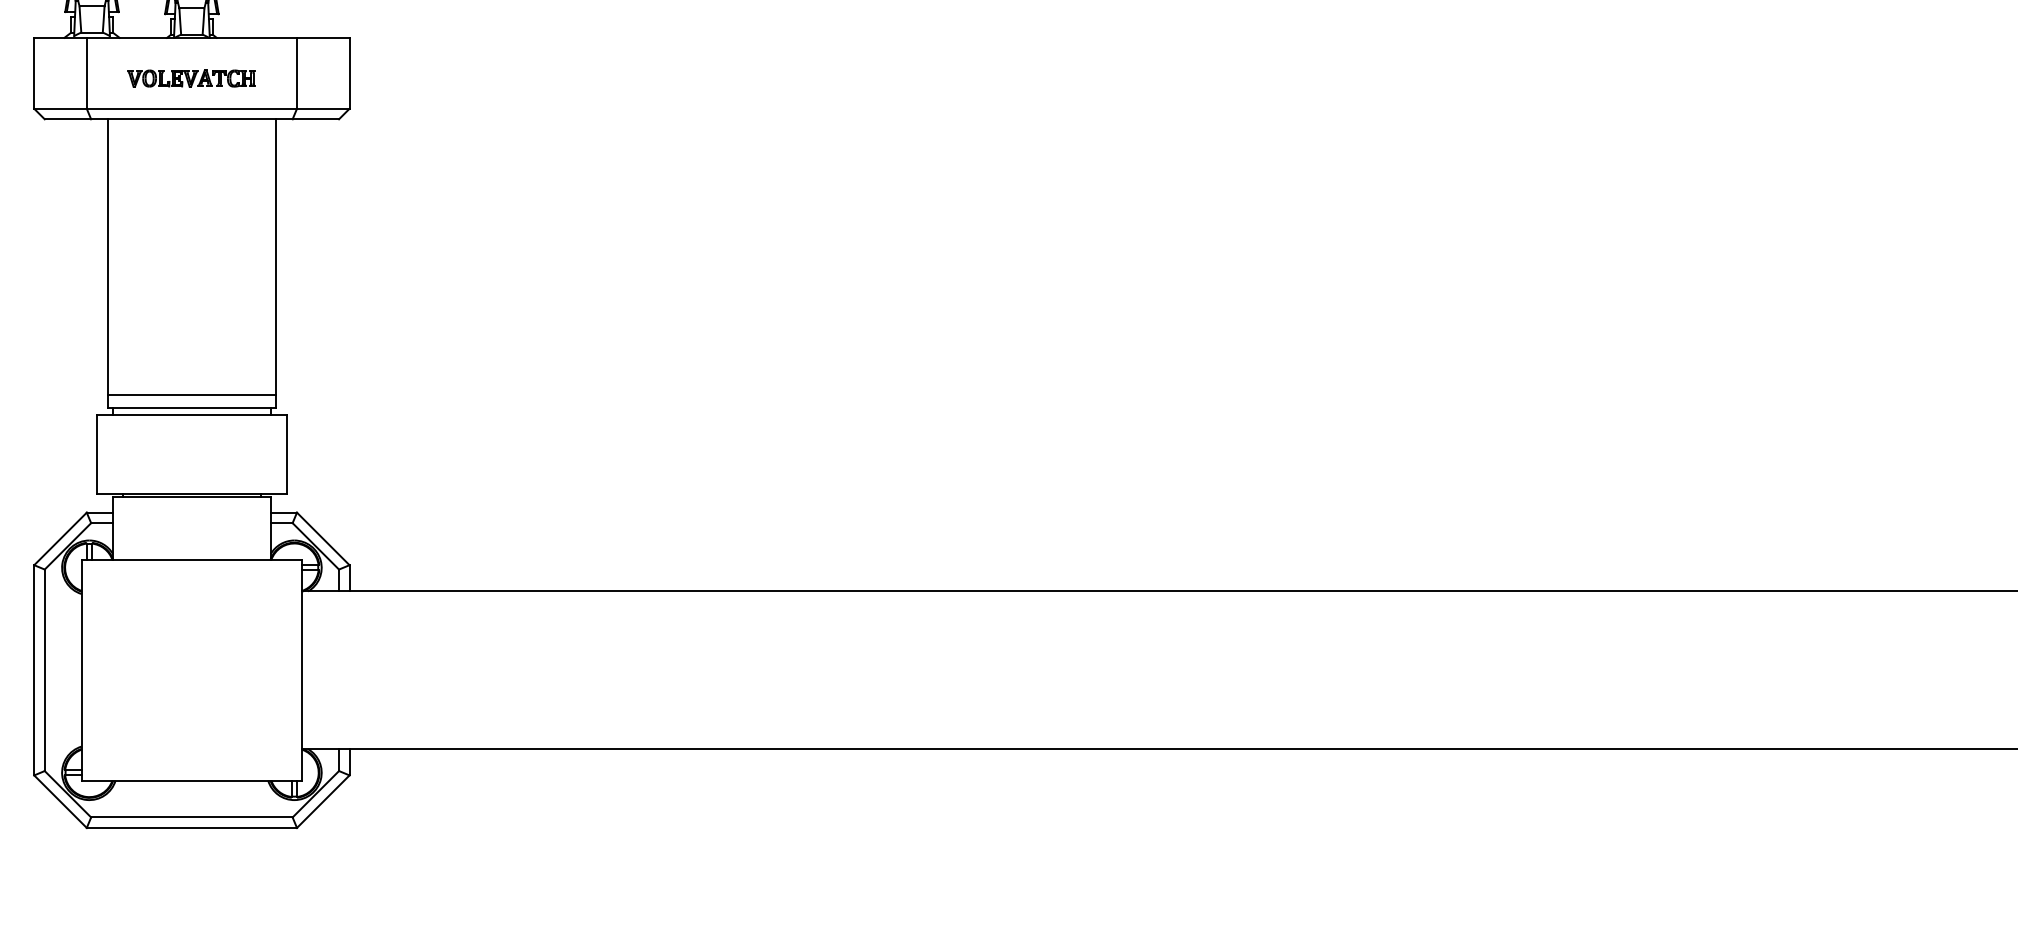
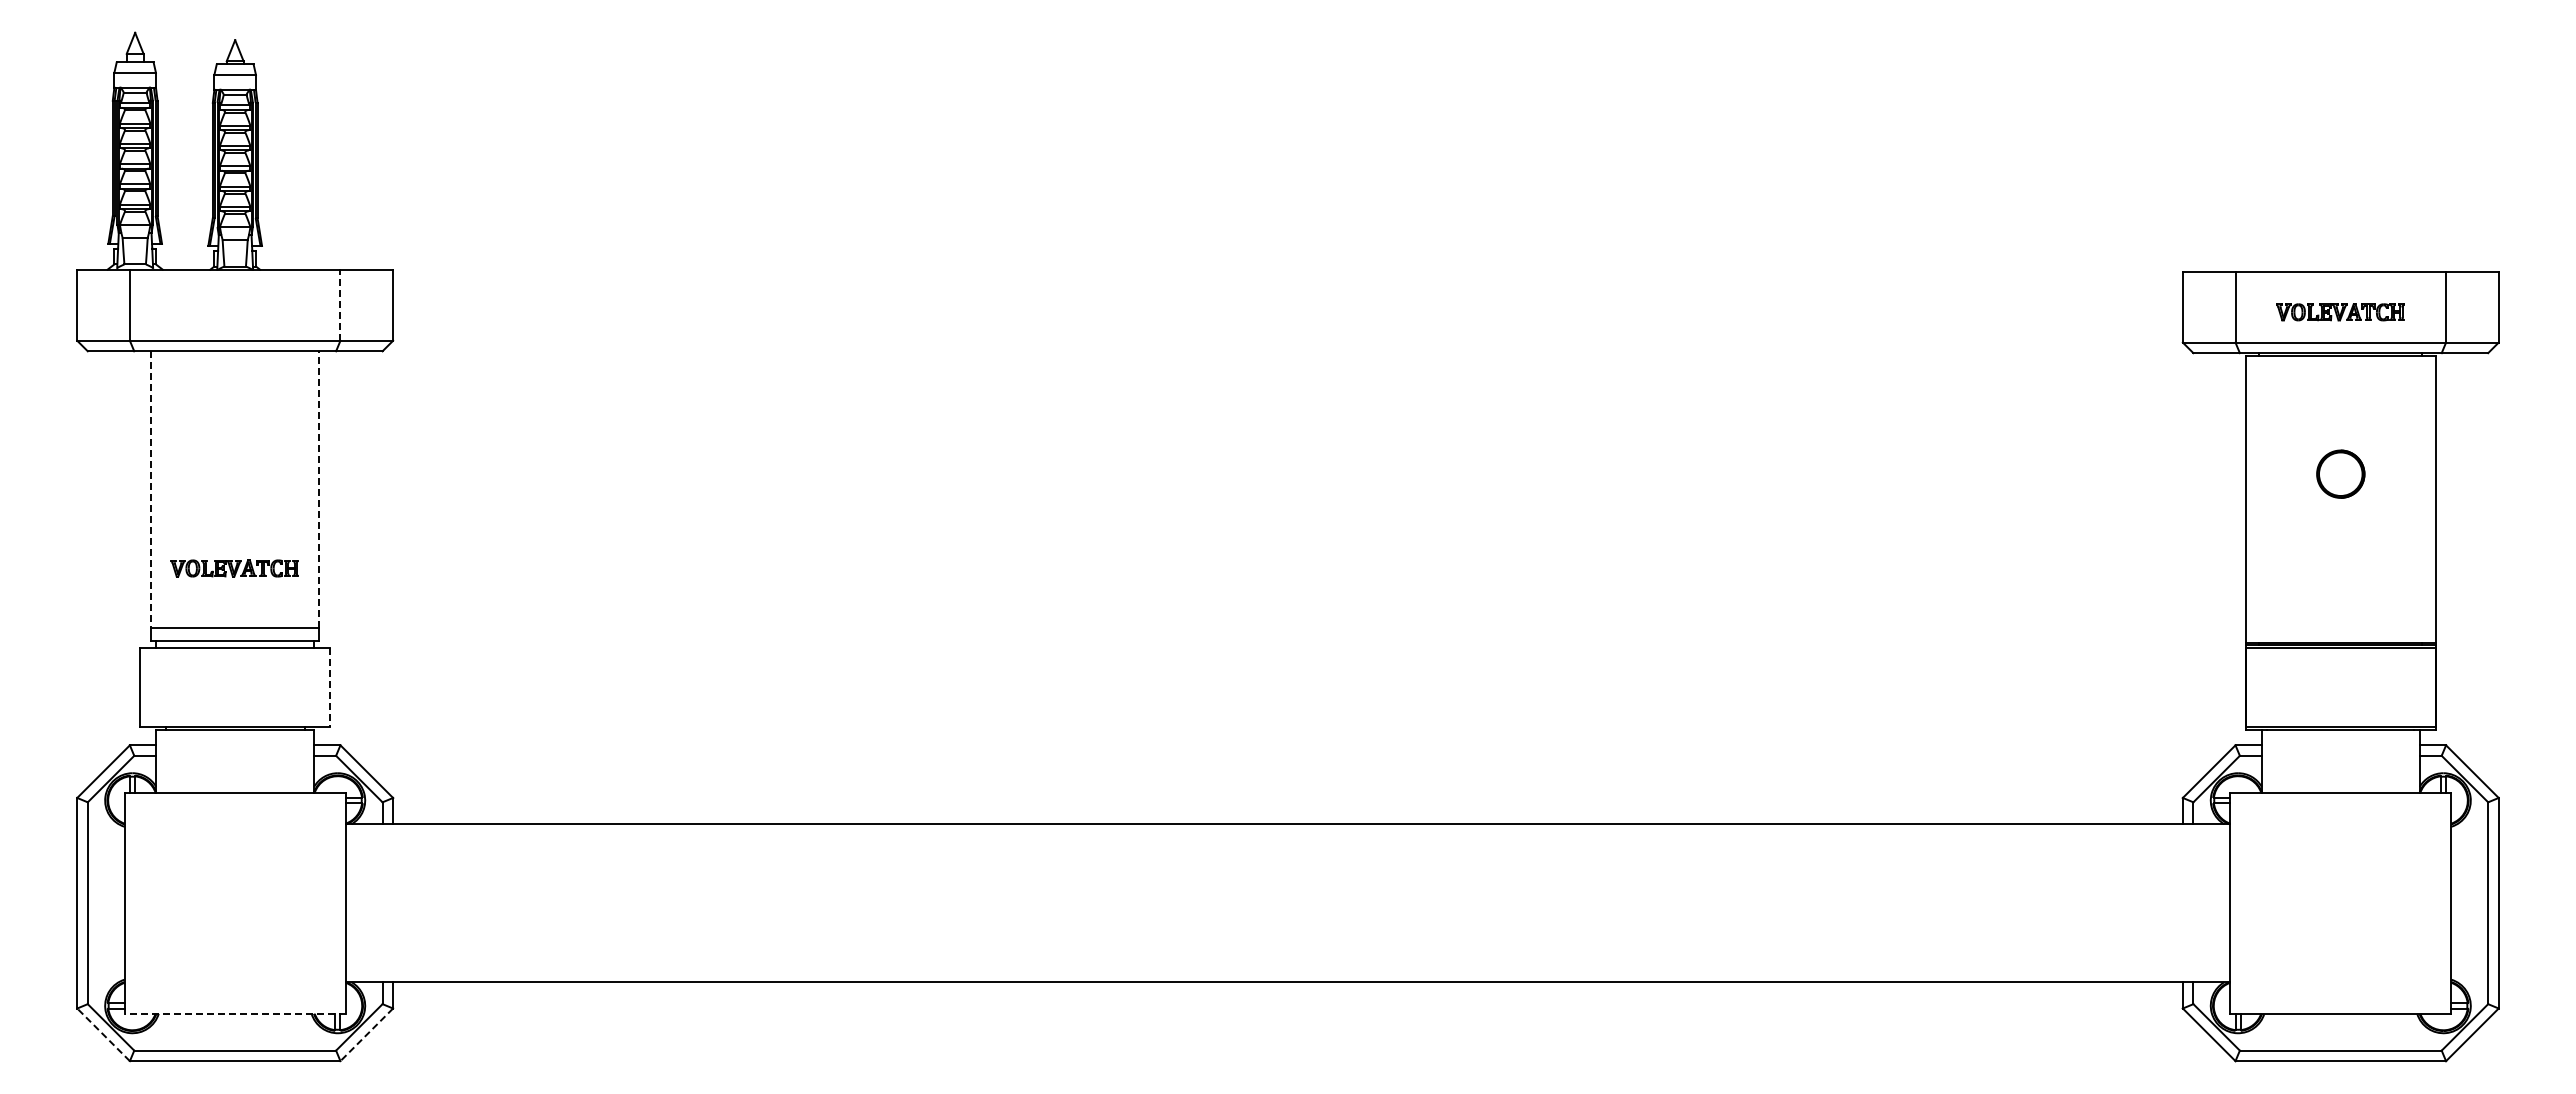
line: (297, 73) -> (340, 305), solid -> dashed
part: (191, 78) -> (234, 568), moved
line: (276, 256) -> (319, 488), solid -> dashed
line: (107, 257) -> (150, 489), solid -> dashed
line: (286, 454) -> (329, 687), solid -> dashed
line: (192, 780) -> (235, 1013), solid -> dashed
line: (60, 801) -> (103, 1034), solid -> dashed
line: (322, 802) -> (366, 1035), solid -> dashed

